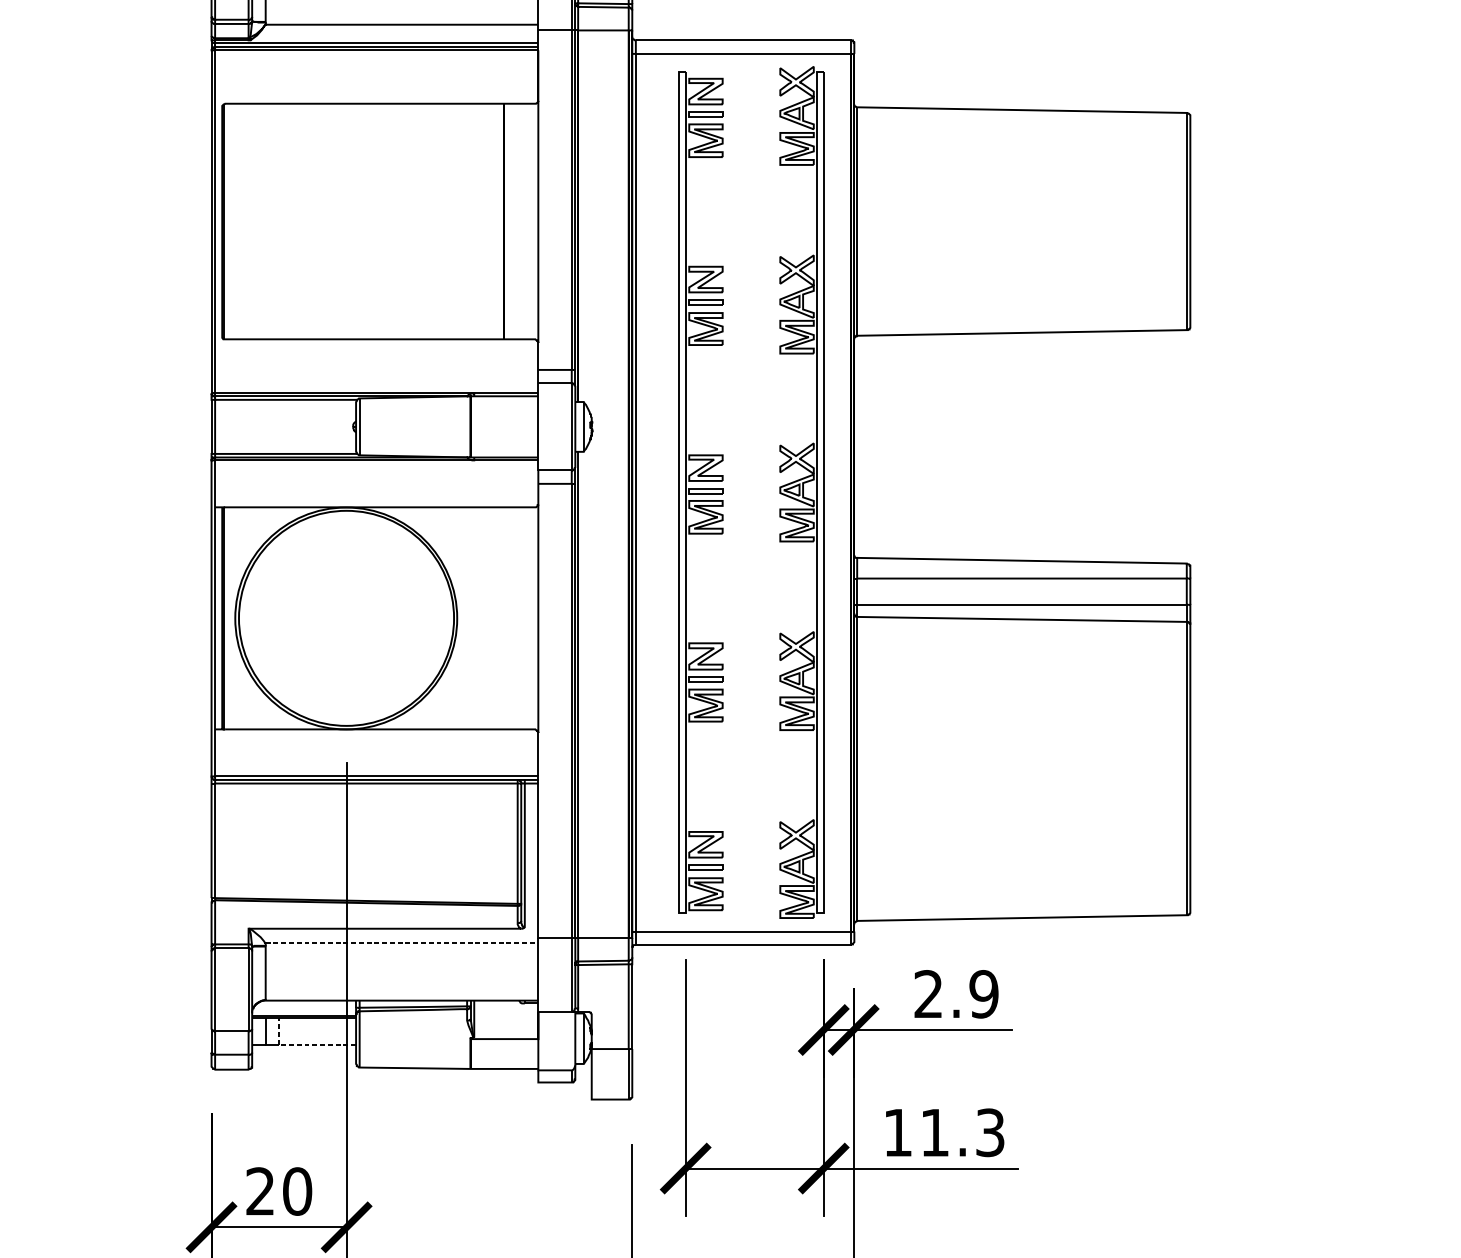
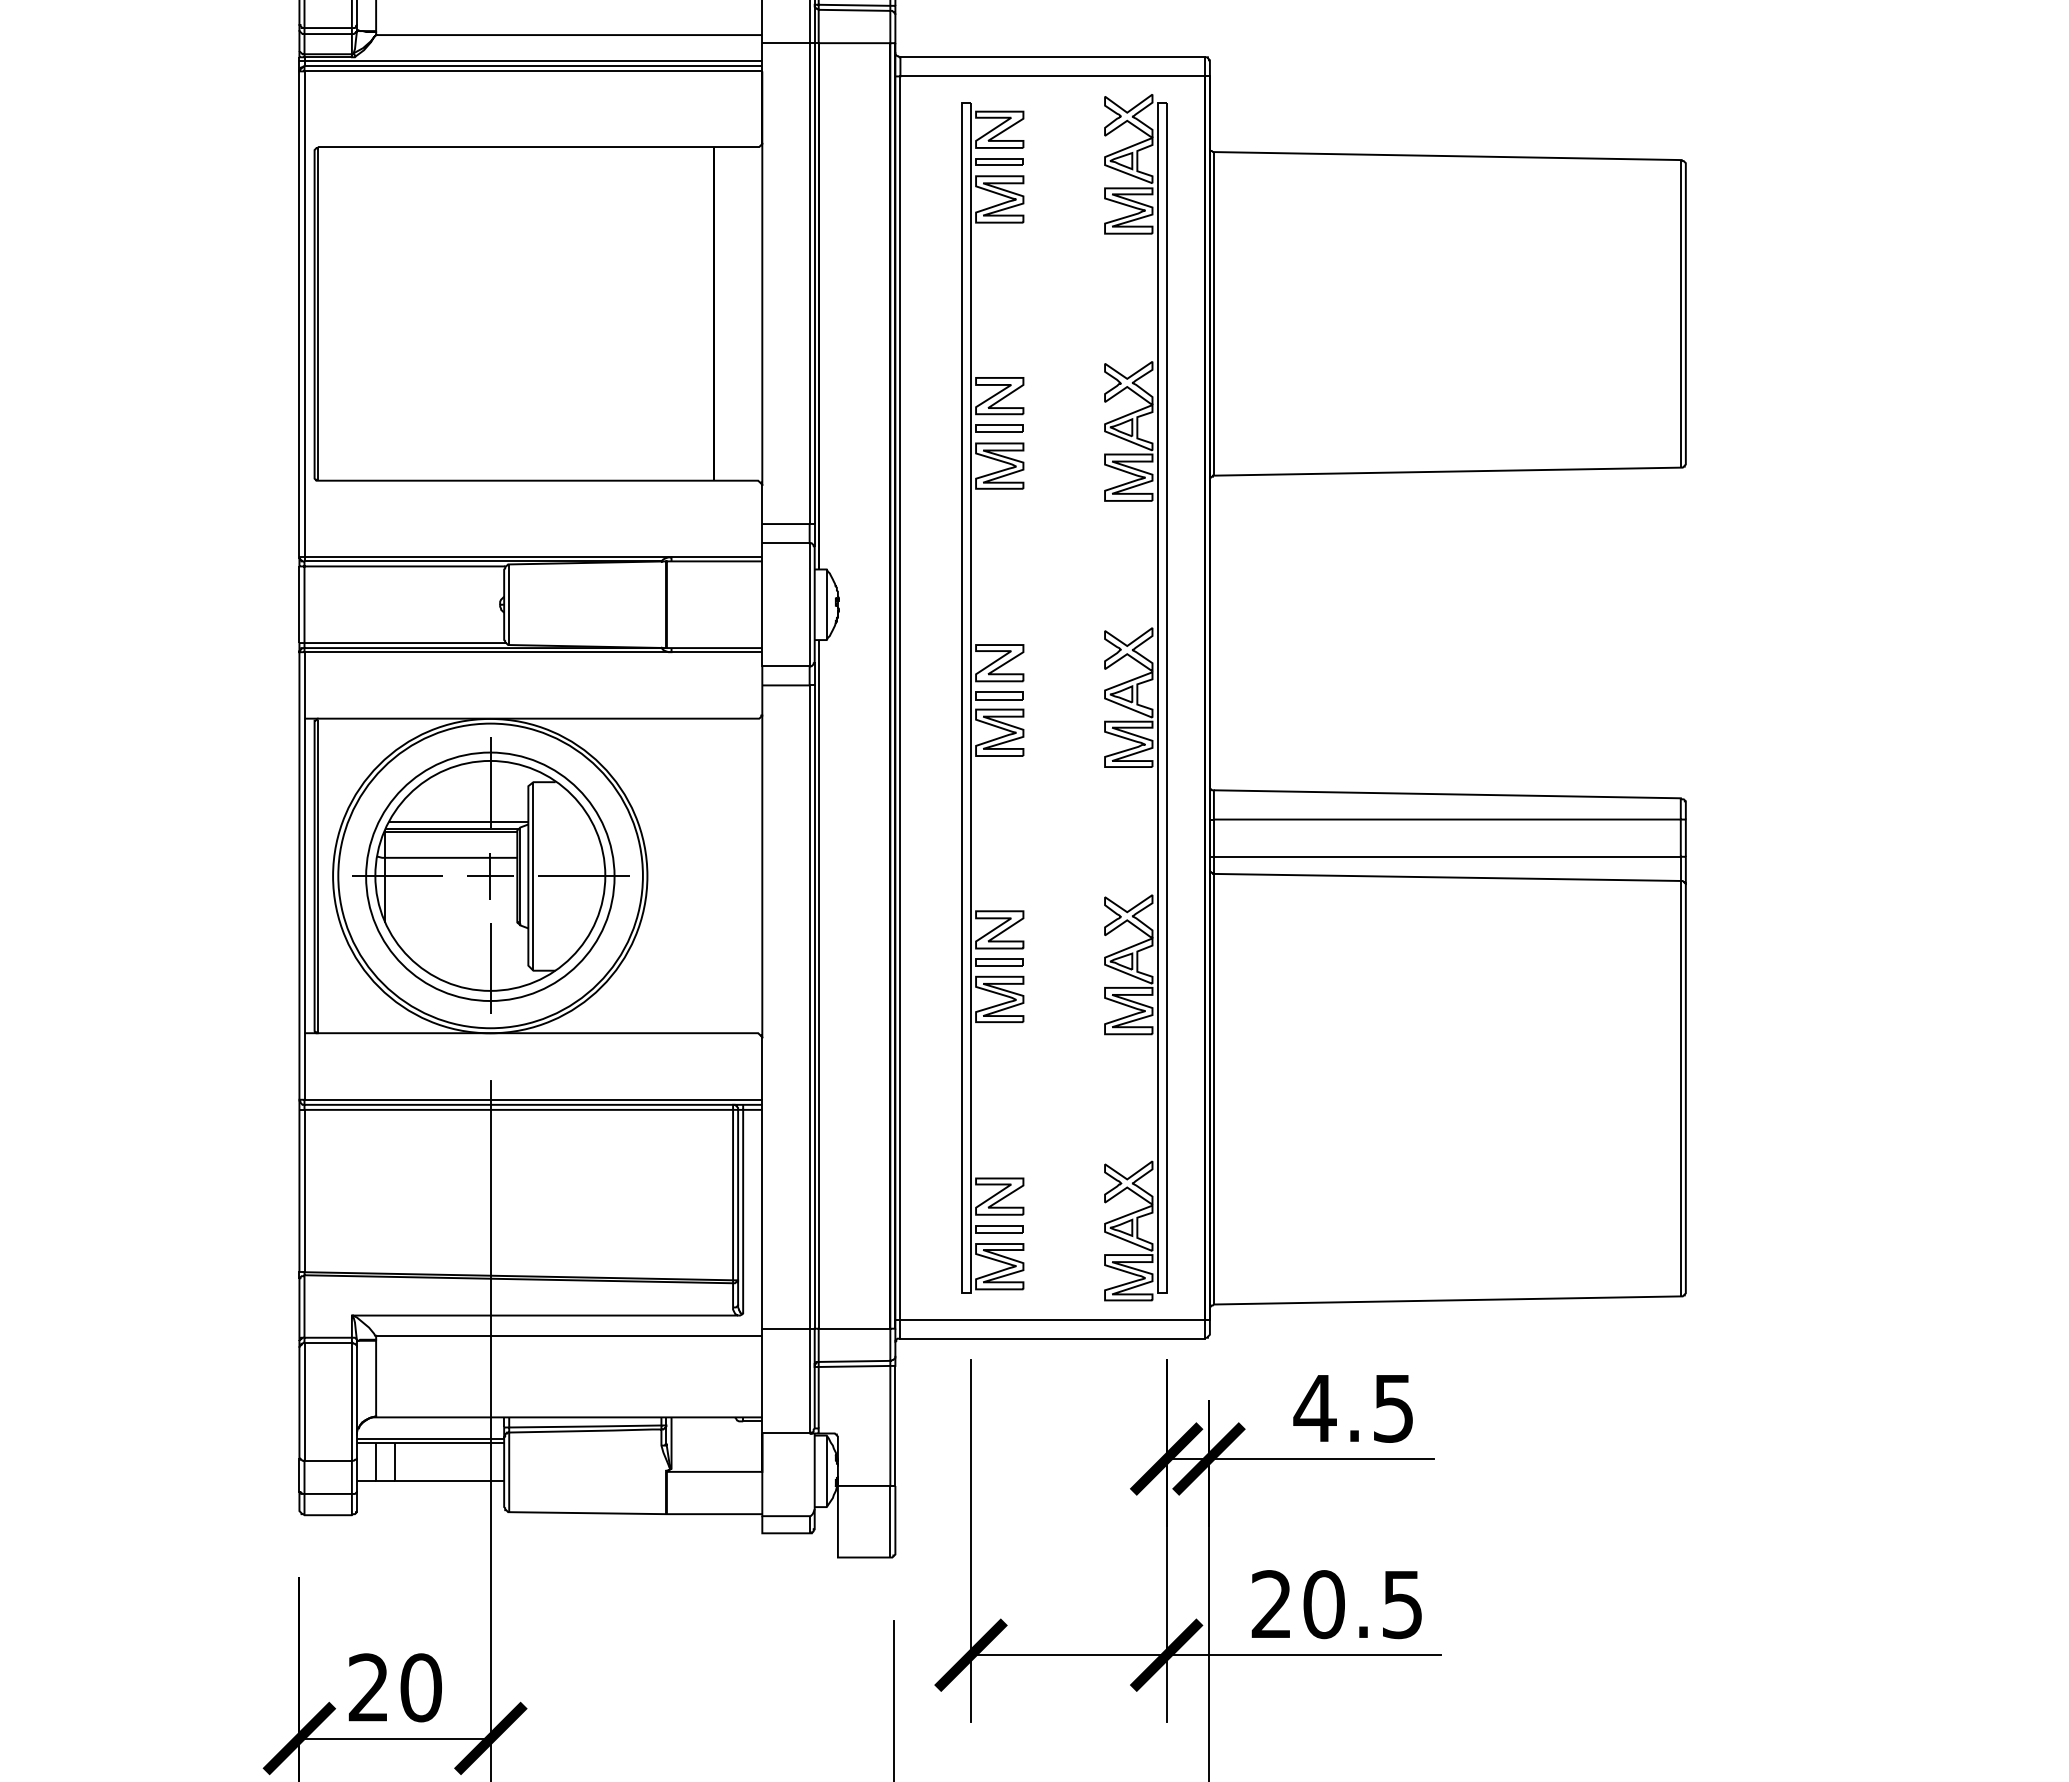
part: (346, 618) -> (490, 875), added
line: (402, 942) -> (569, 1335), dashed -> solid
text: (955, 993) -> (1353, 1407), 2.9 -> 4.5
line: (303, 1045) -> (429, 1480), dashed -> solid
text: (943, 1132) -> (1336, 1604), 11.3 -> 20.5

